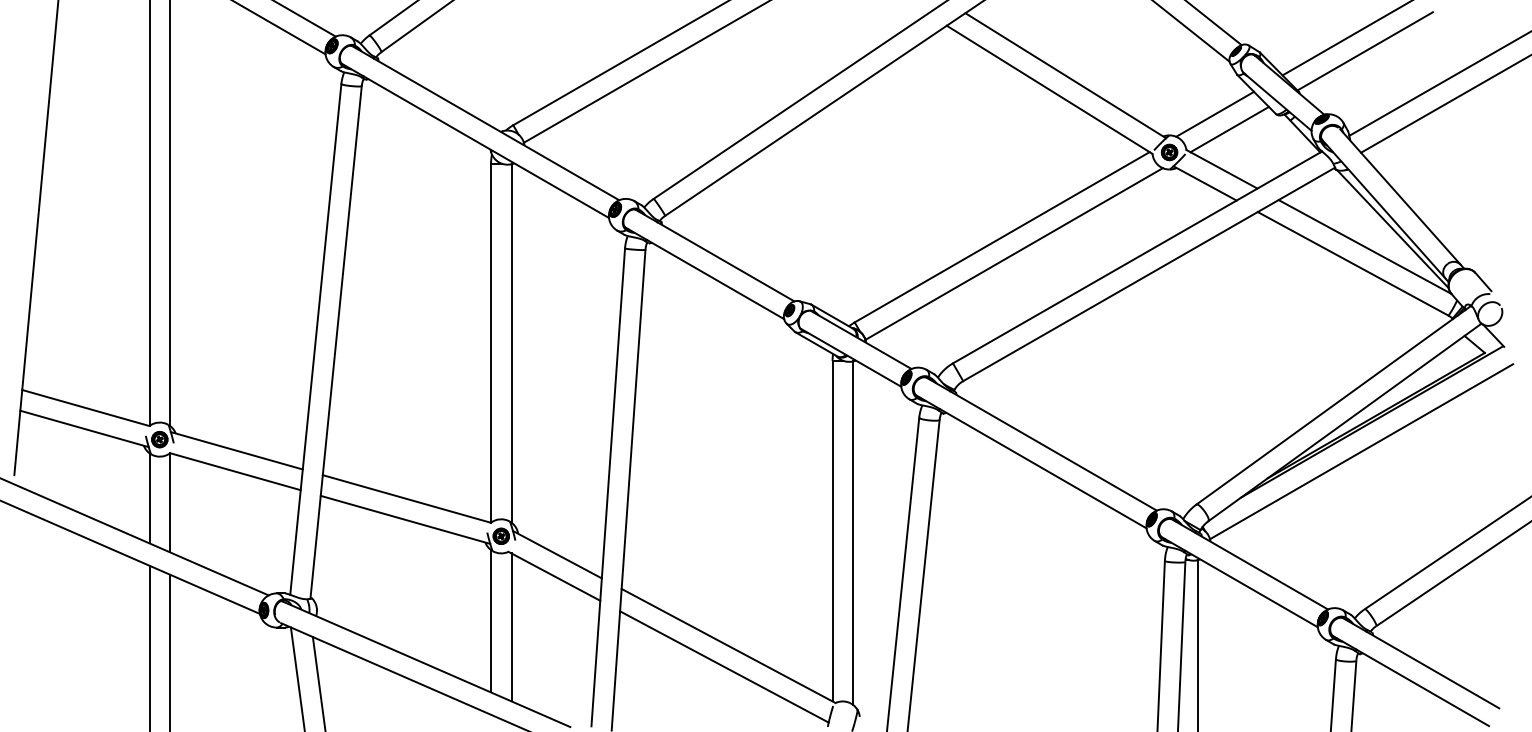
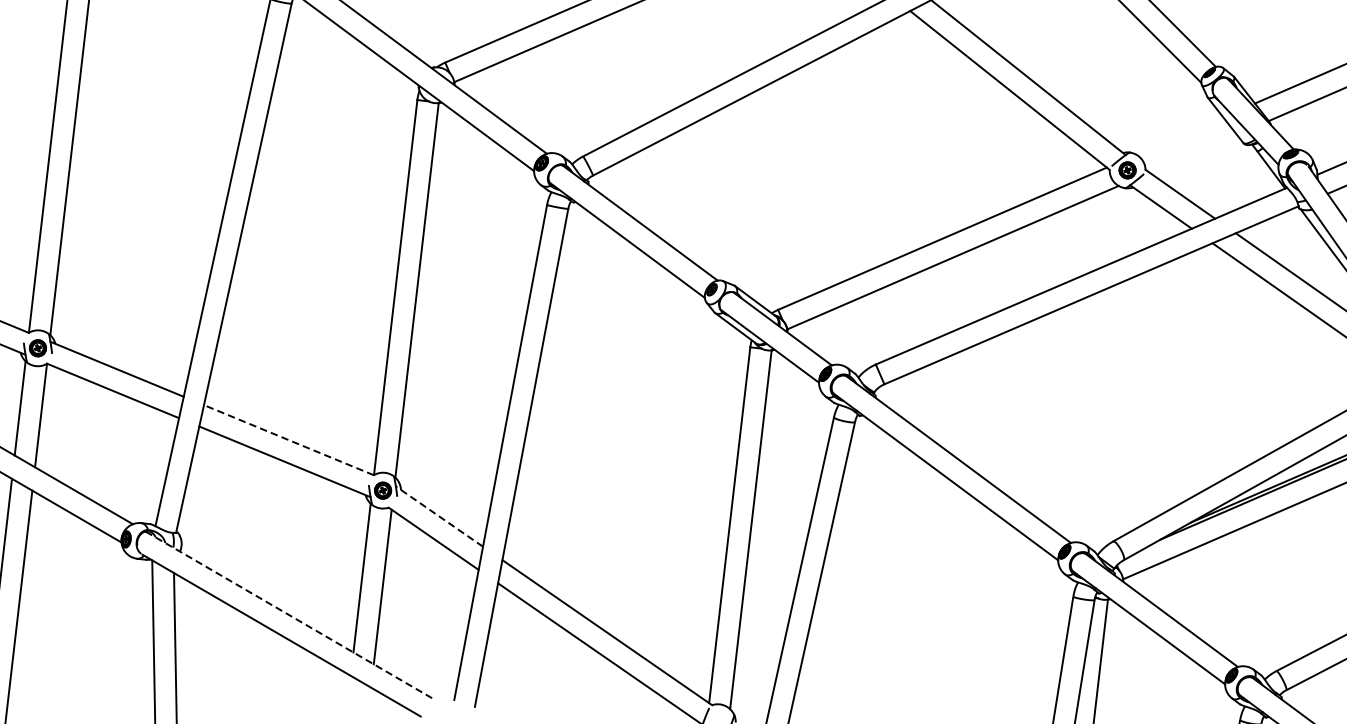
line: (1215, 113) -> (1180, 135), removed
line: (1229, 129) -> (1193, 153), removed
line: (406, 498) -> (288, 439), solid -> dashed
line: (556, 554) -> (438, 516), solid -> dashed
line: (425, 663) -> (288, 614), solid -> dashed

